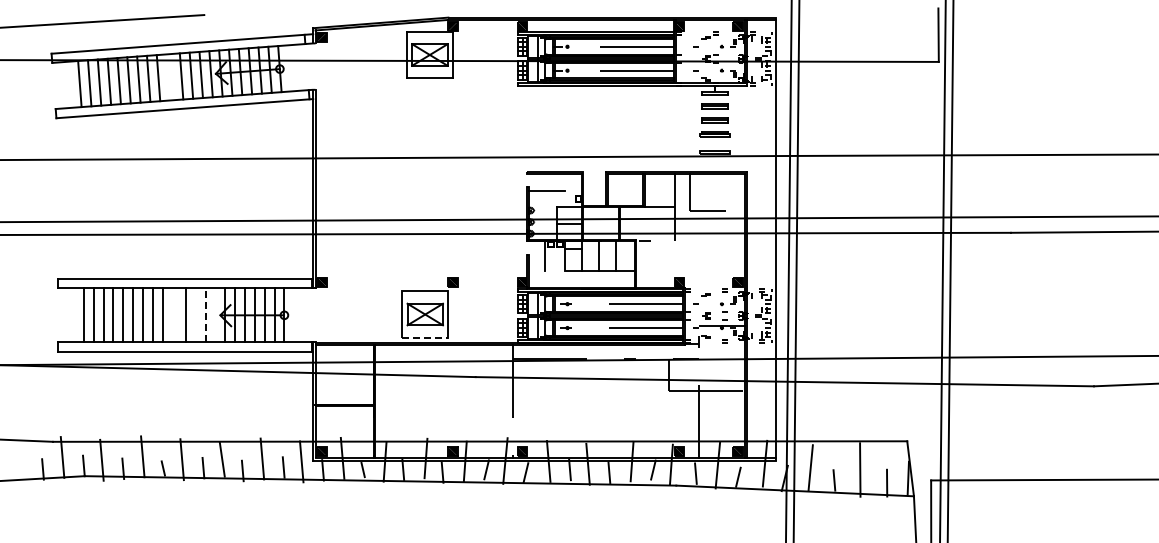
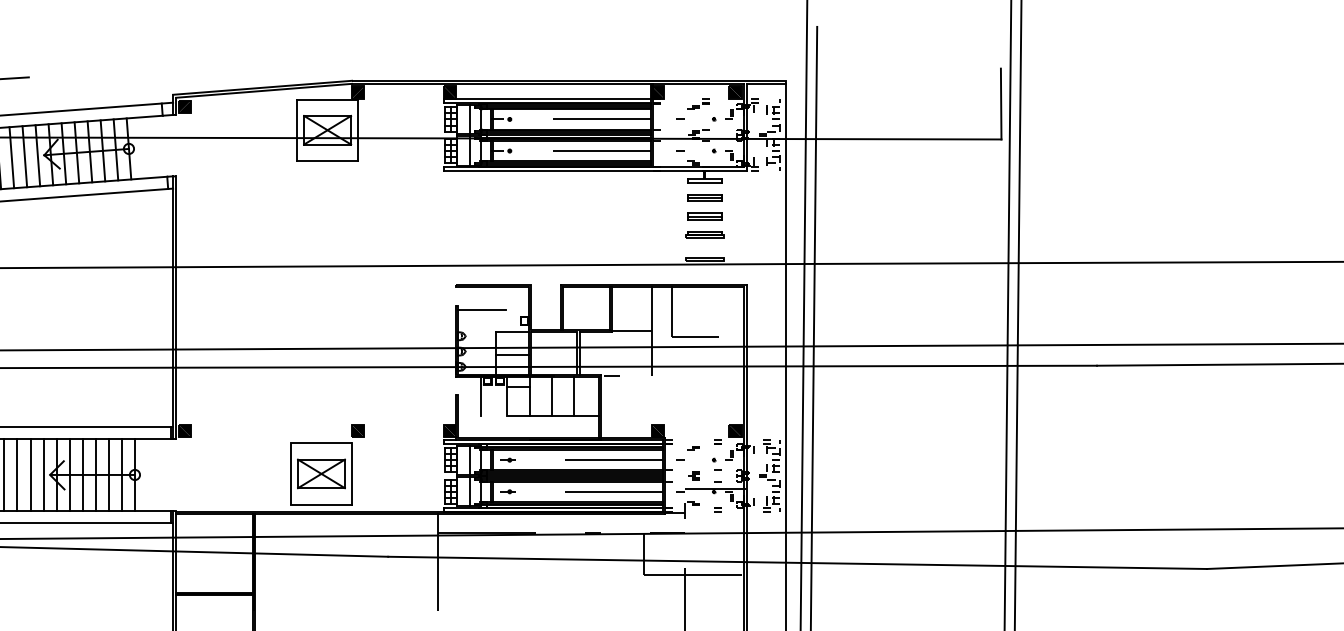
line: (195, 315) -> (17, 475), added
line: (205, 315) -> (30, 475), dashed -> solid
line: (215, 315) -> (43, 475), added
line: (425, 337) -> (321, 504), dashed -> solid

